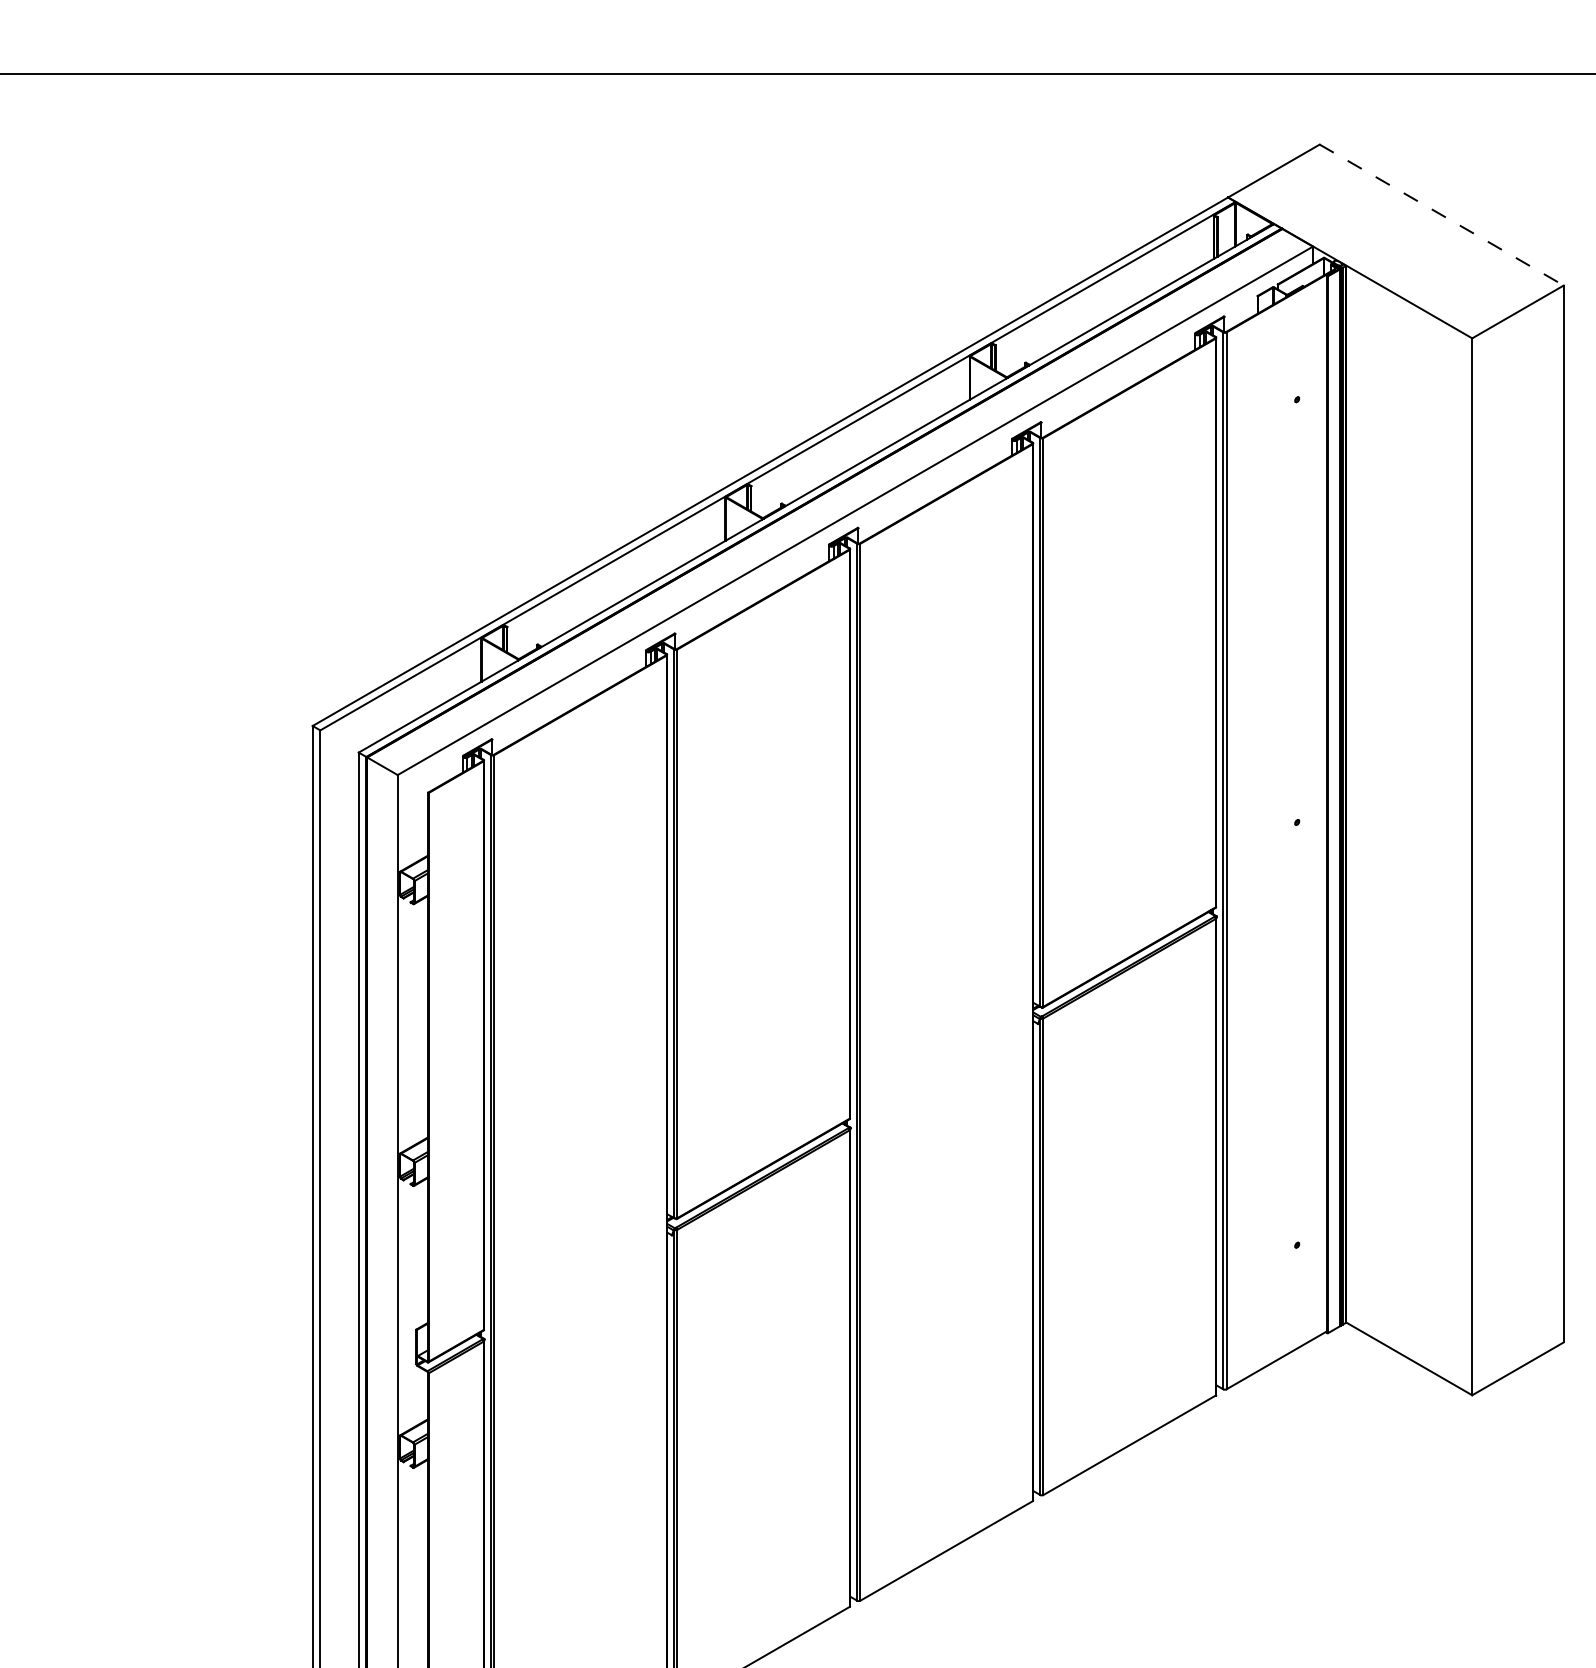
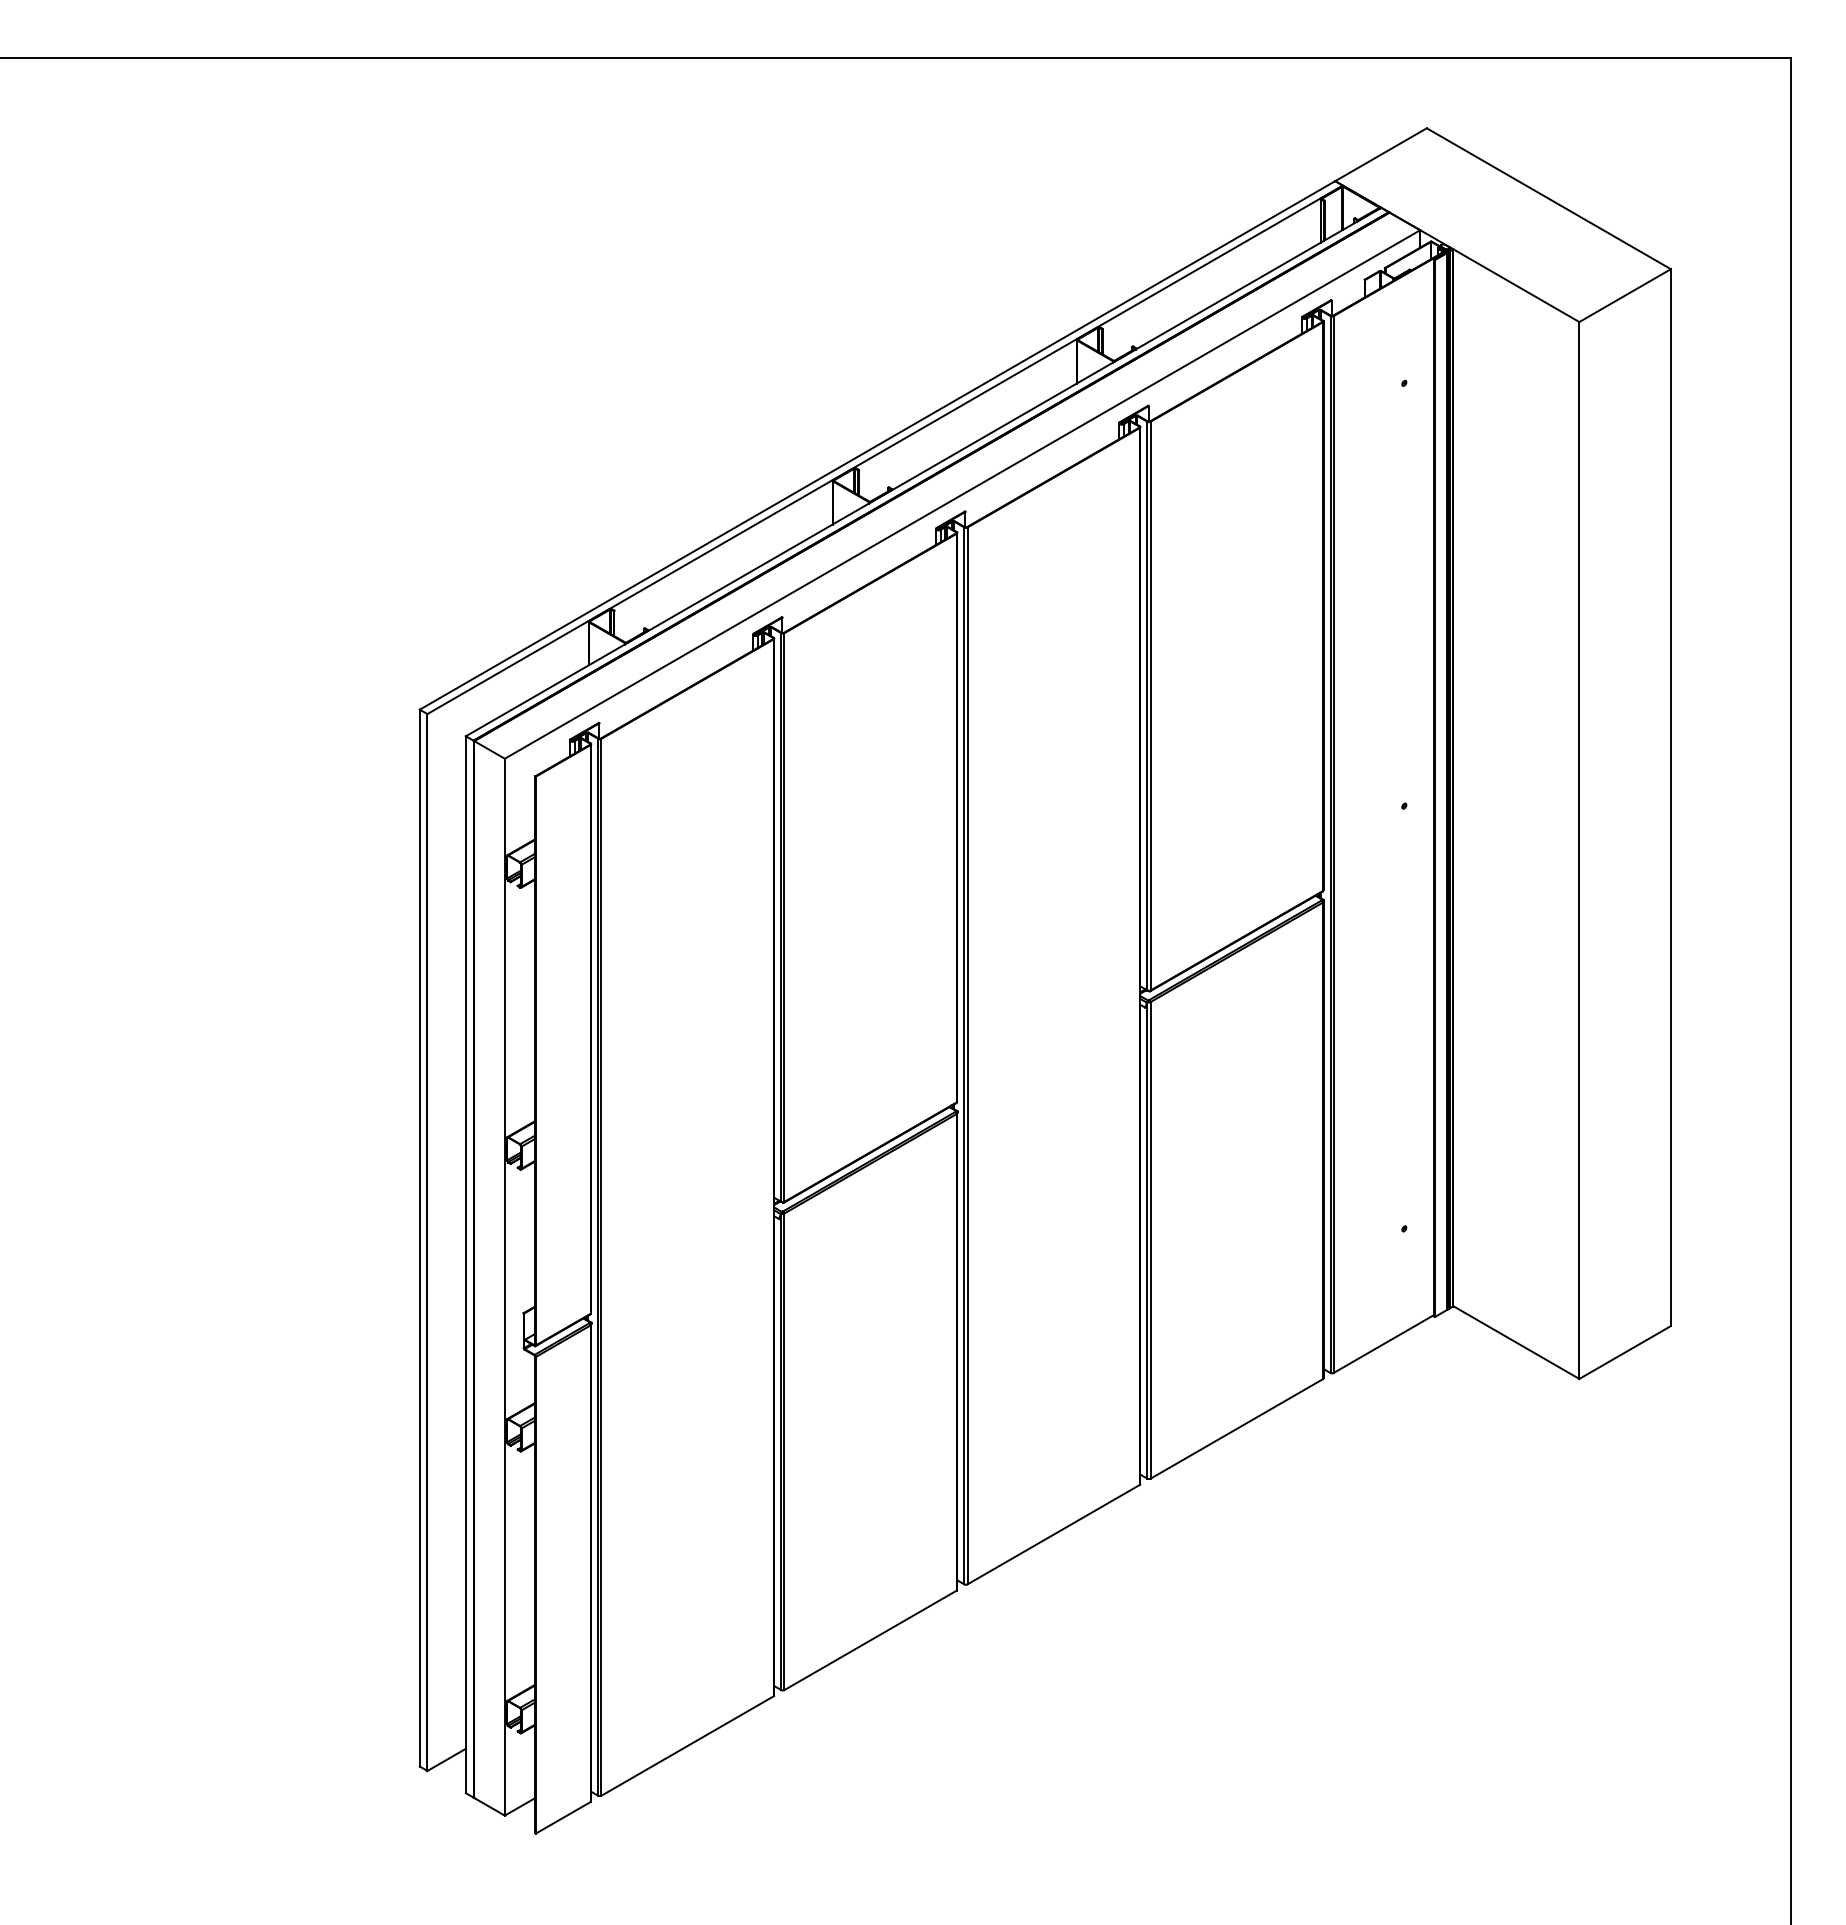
line: (1441, 214) -> (1548, 198), dashed -> solid

